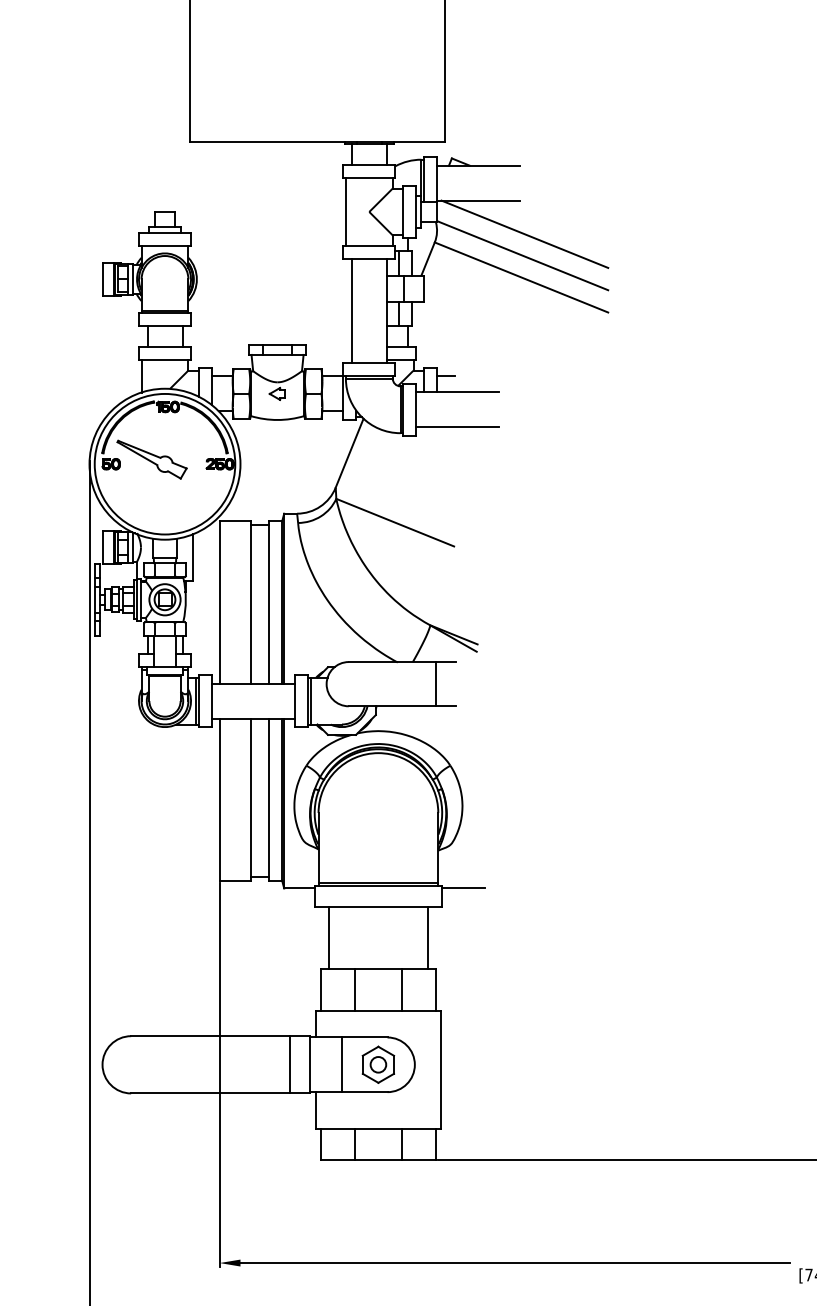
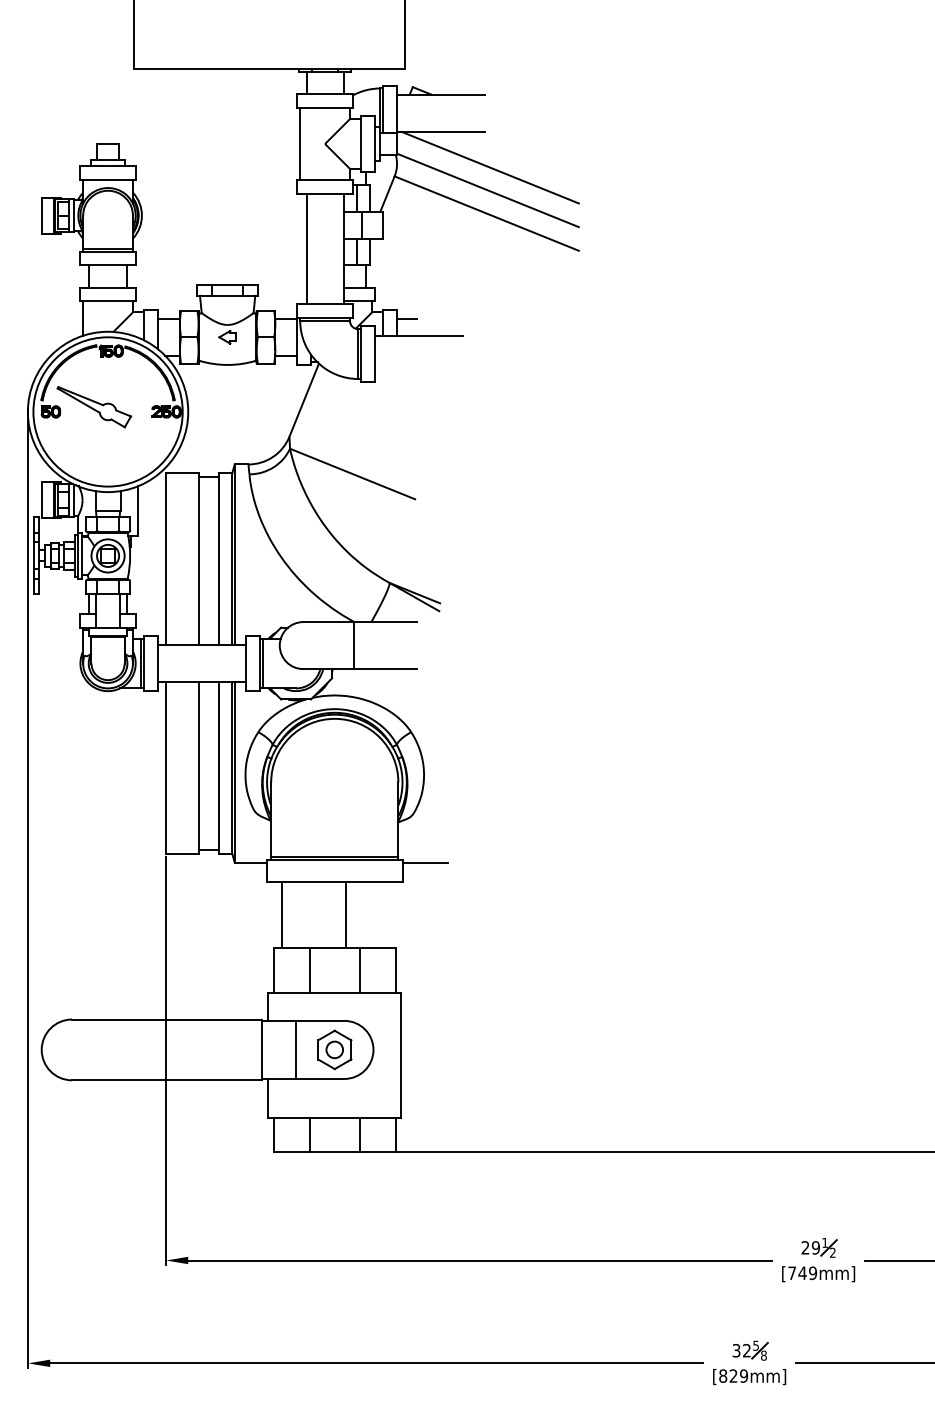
line: (457, 427) -> (418, 372), removed
line: (436, 684) -> (354, 645), moved
line: (428, 937) -> (346, 914), moved
line: (290, 1064) -> (241, 1049), removed

